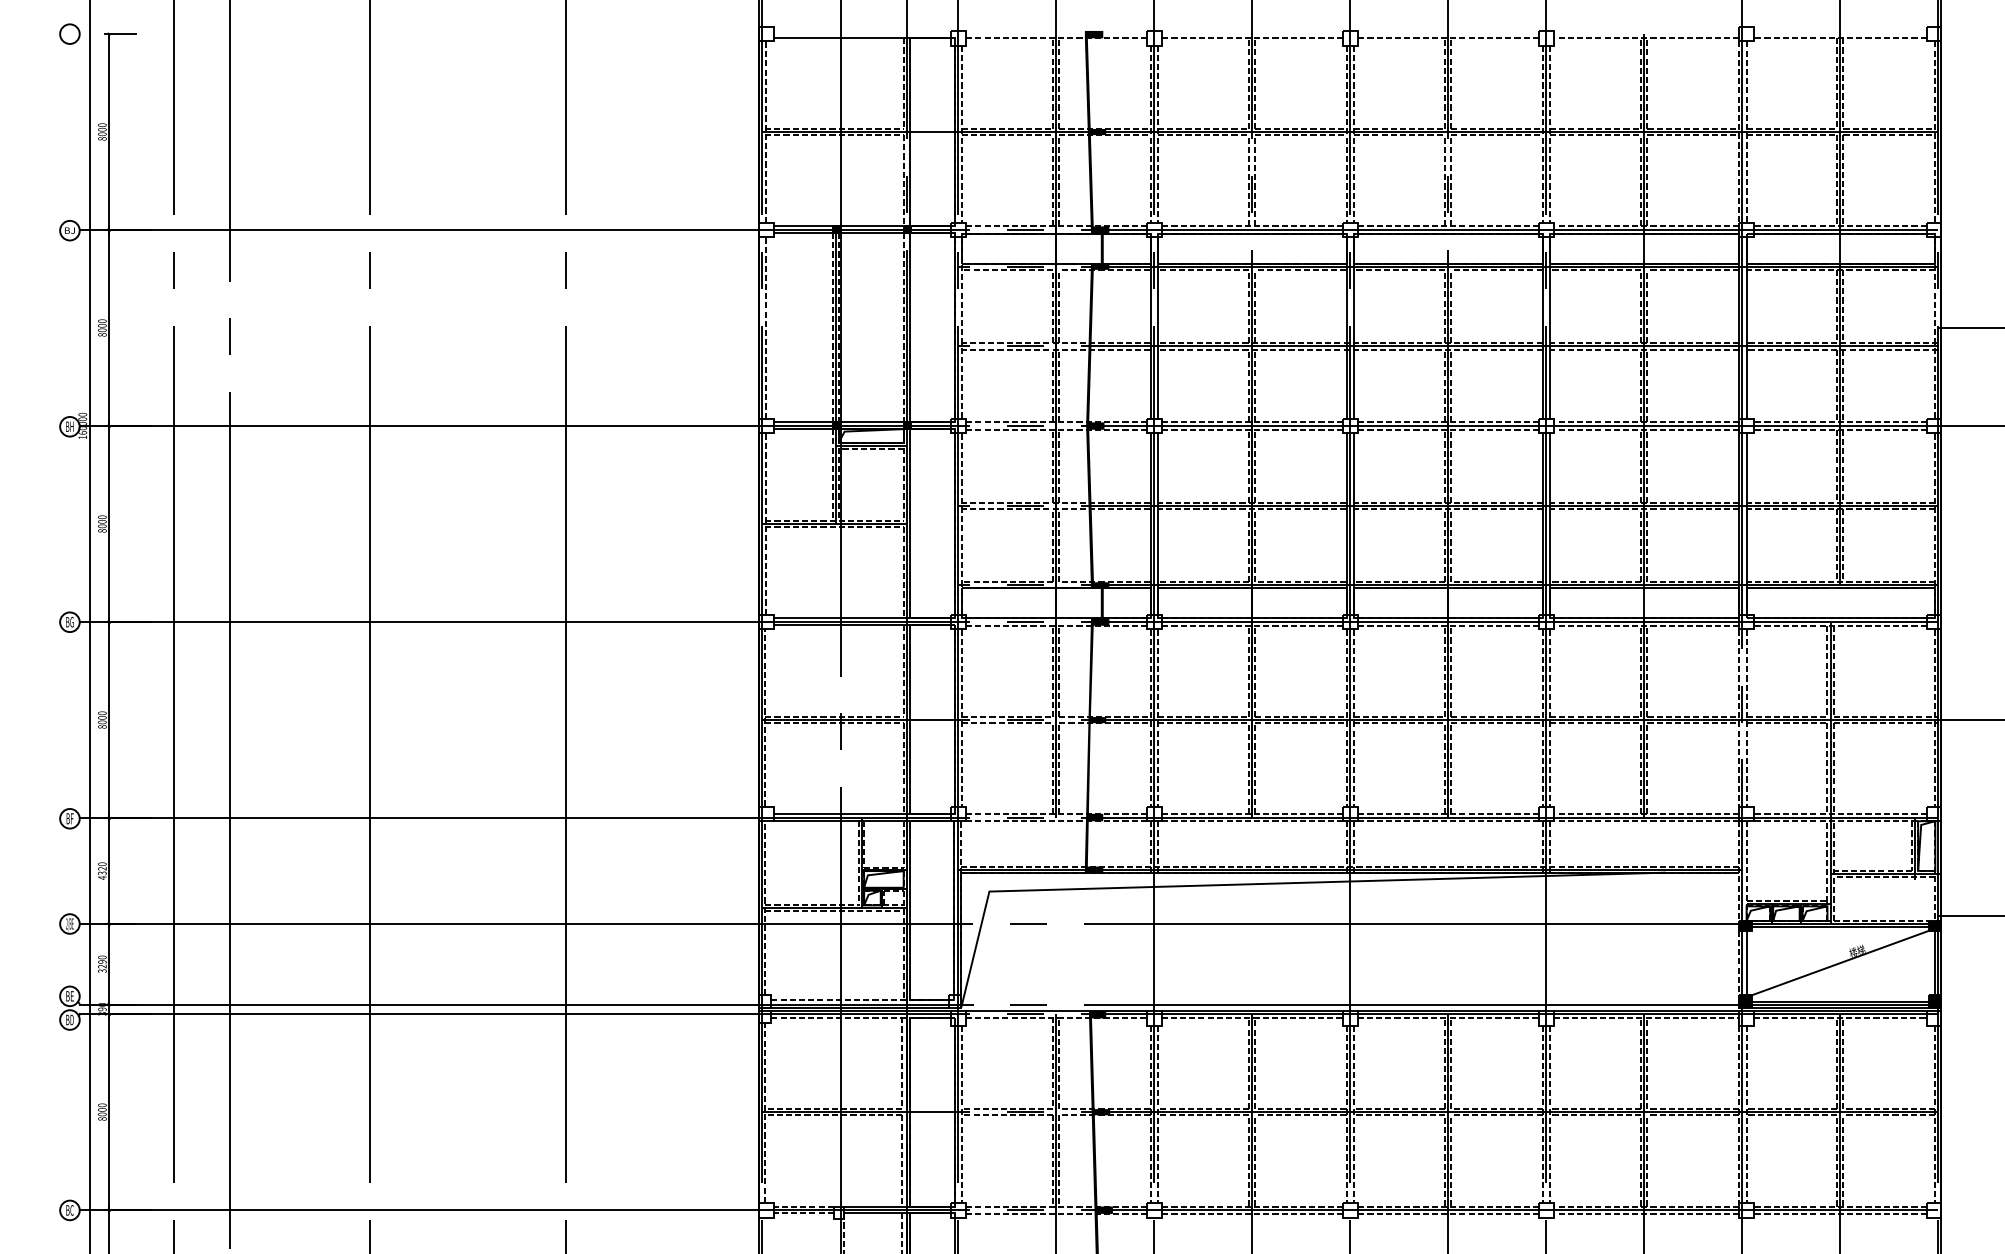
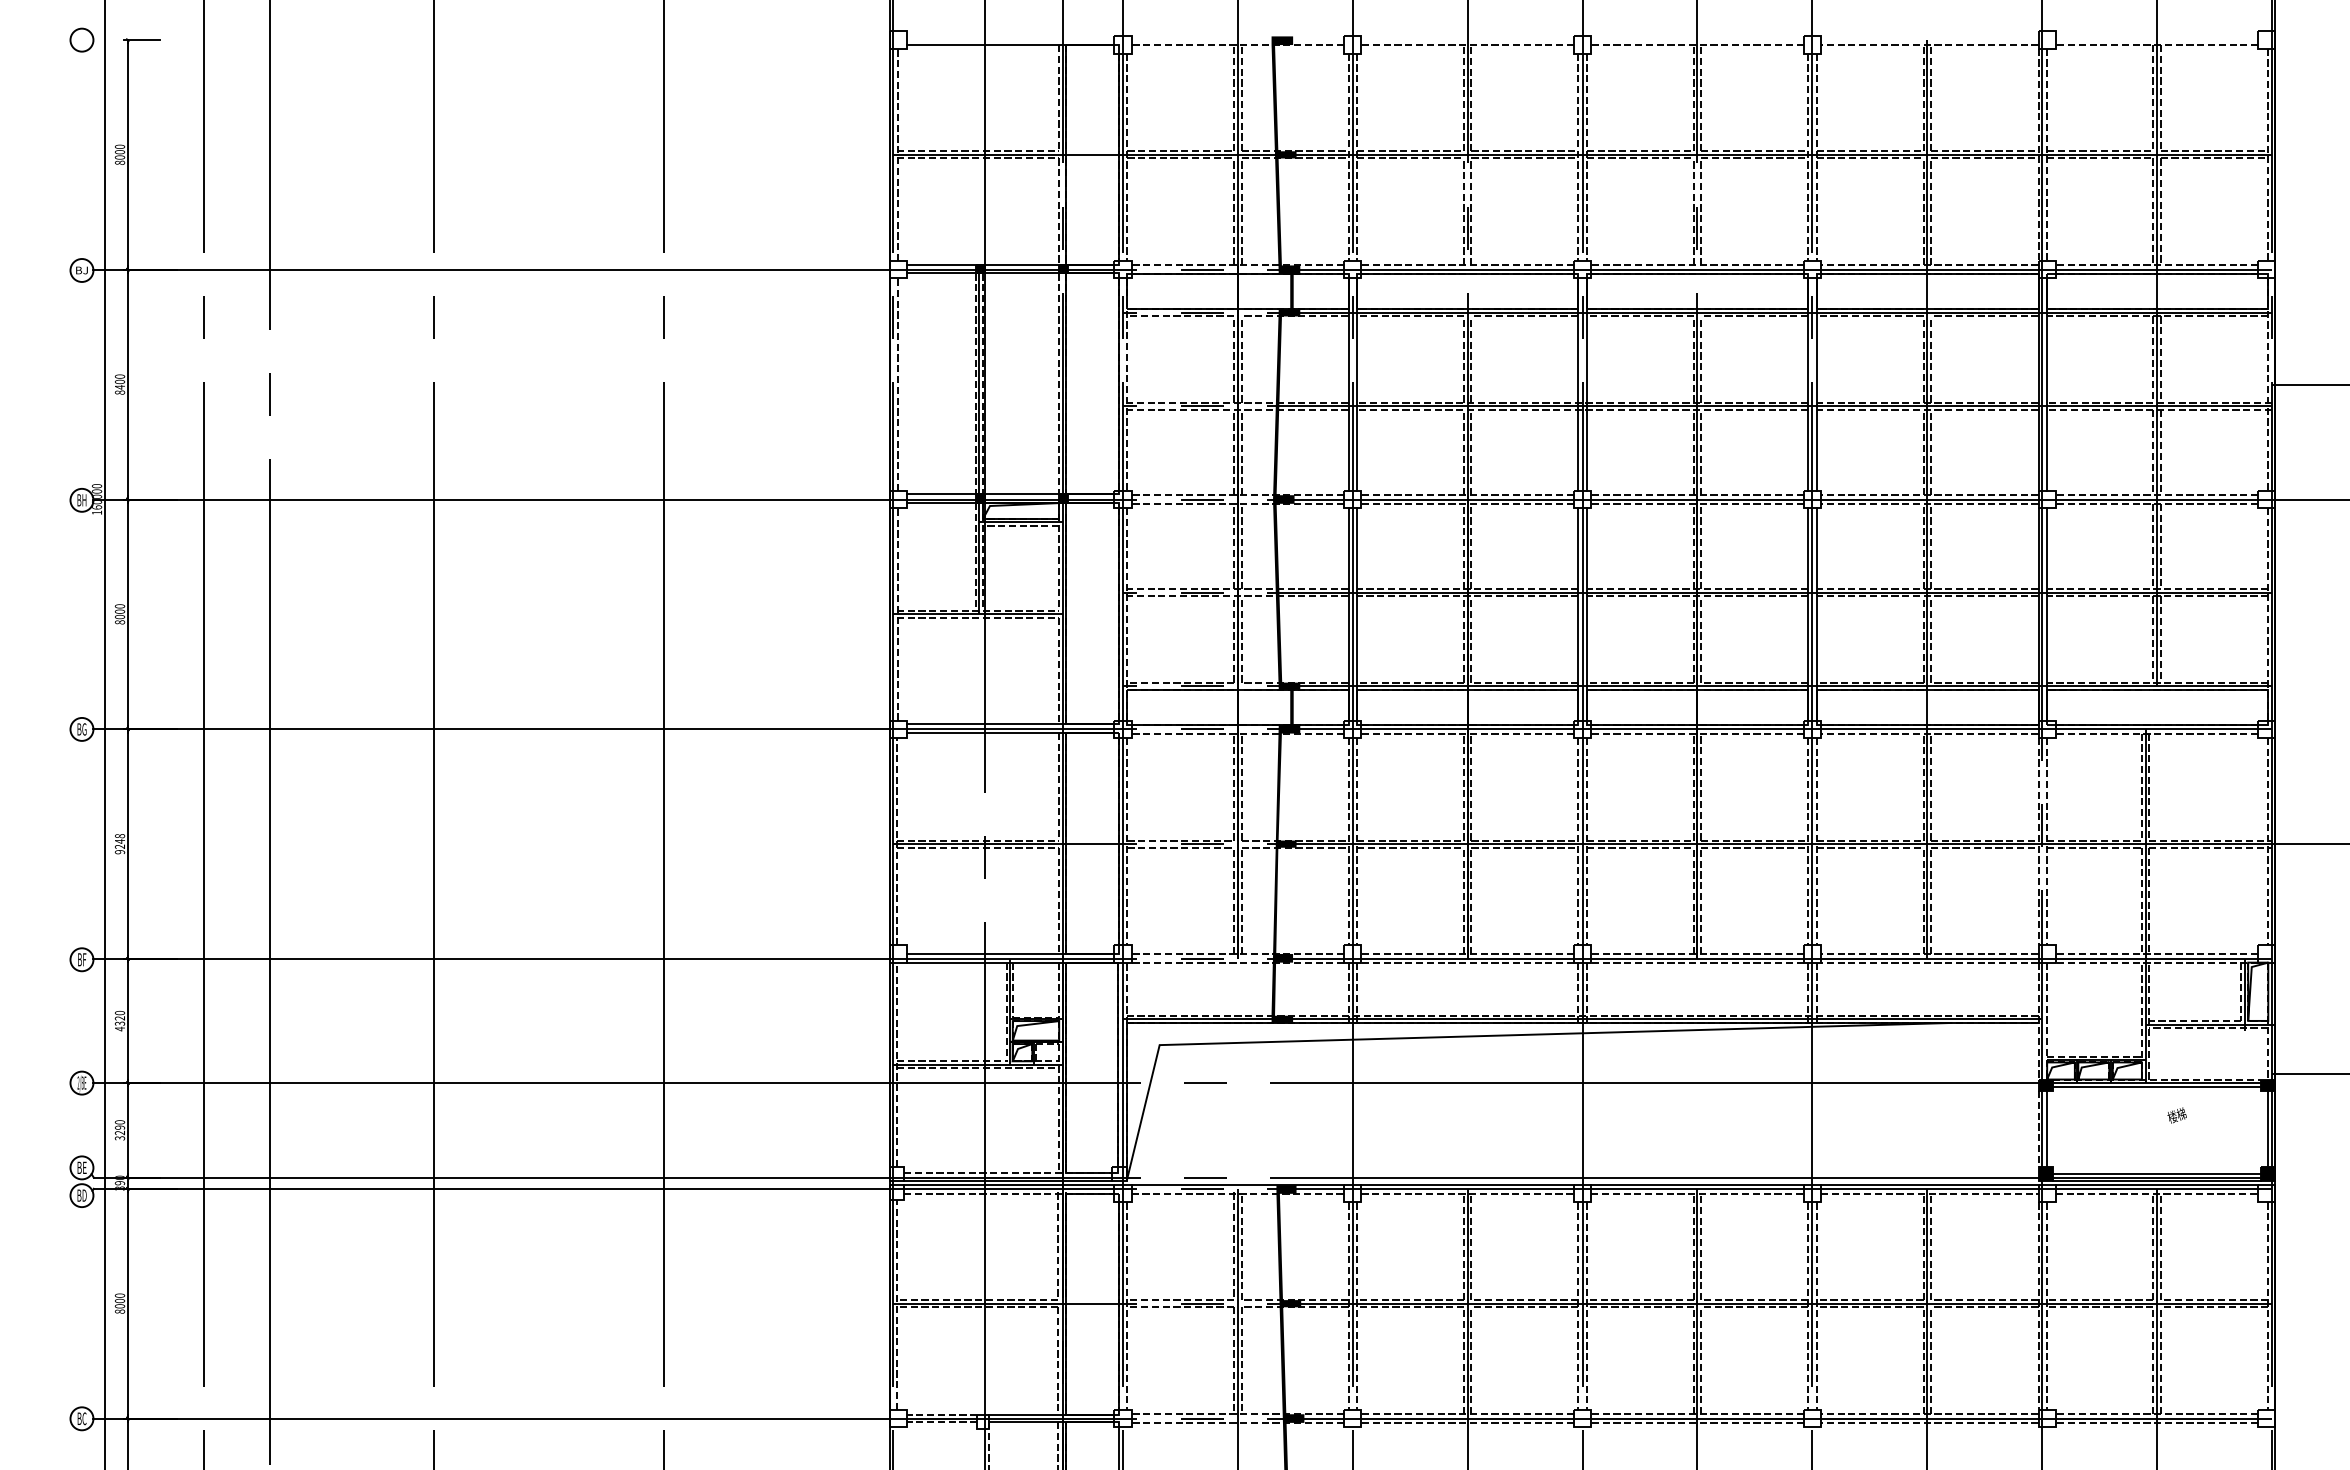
text: (101, 330) -> (119, 387), 8000 -> 8400
text: (101, 720) -> (119, 844), 8000 -> 9248
line: (1839, 962) -> (2156, 1128), removed

